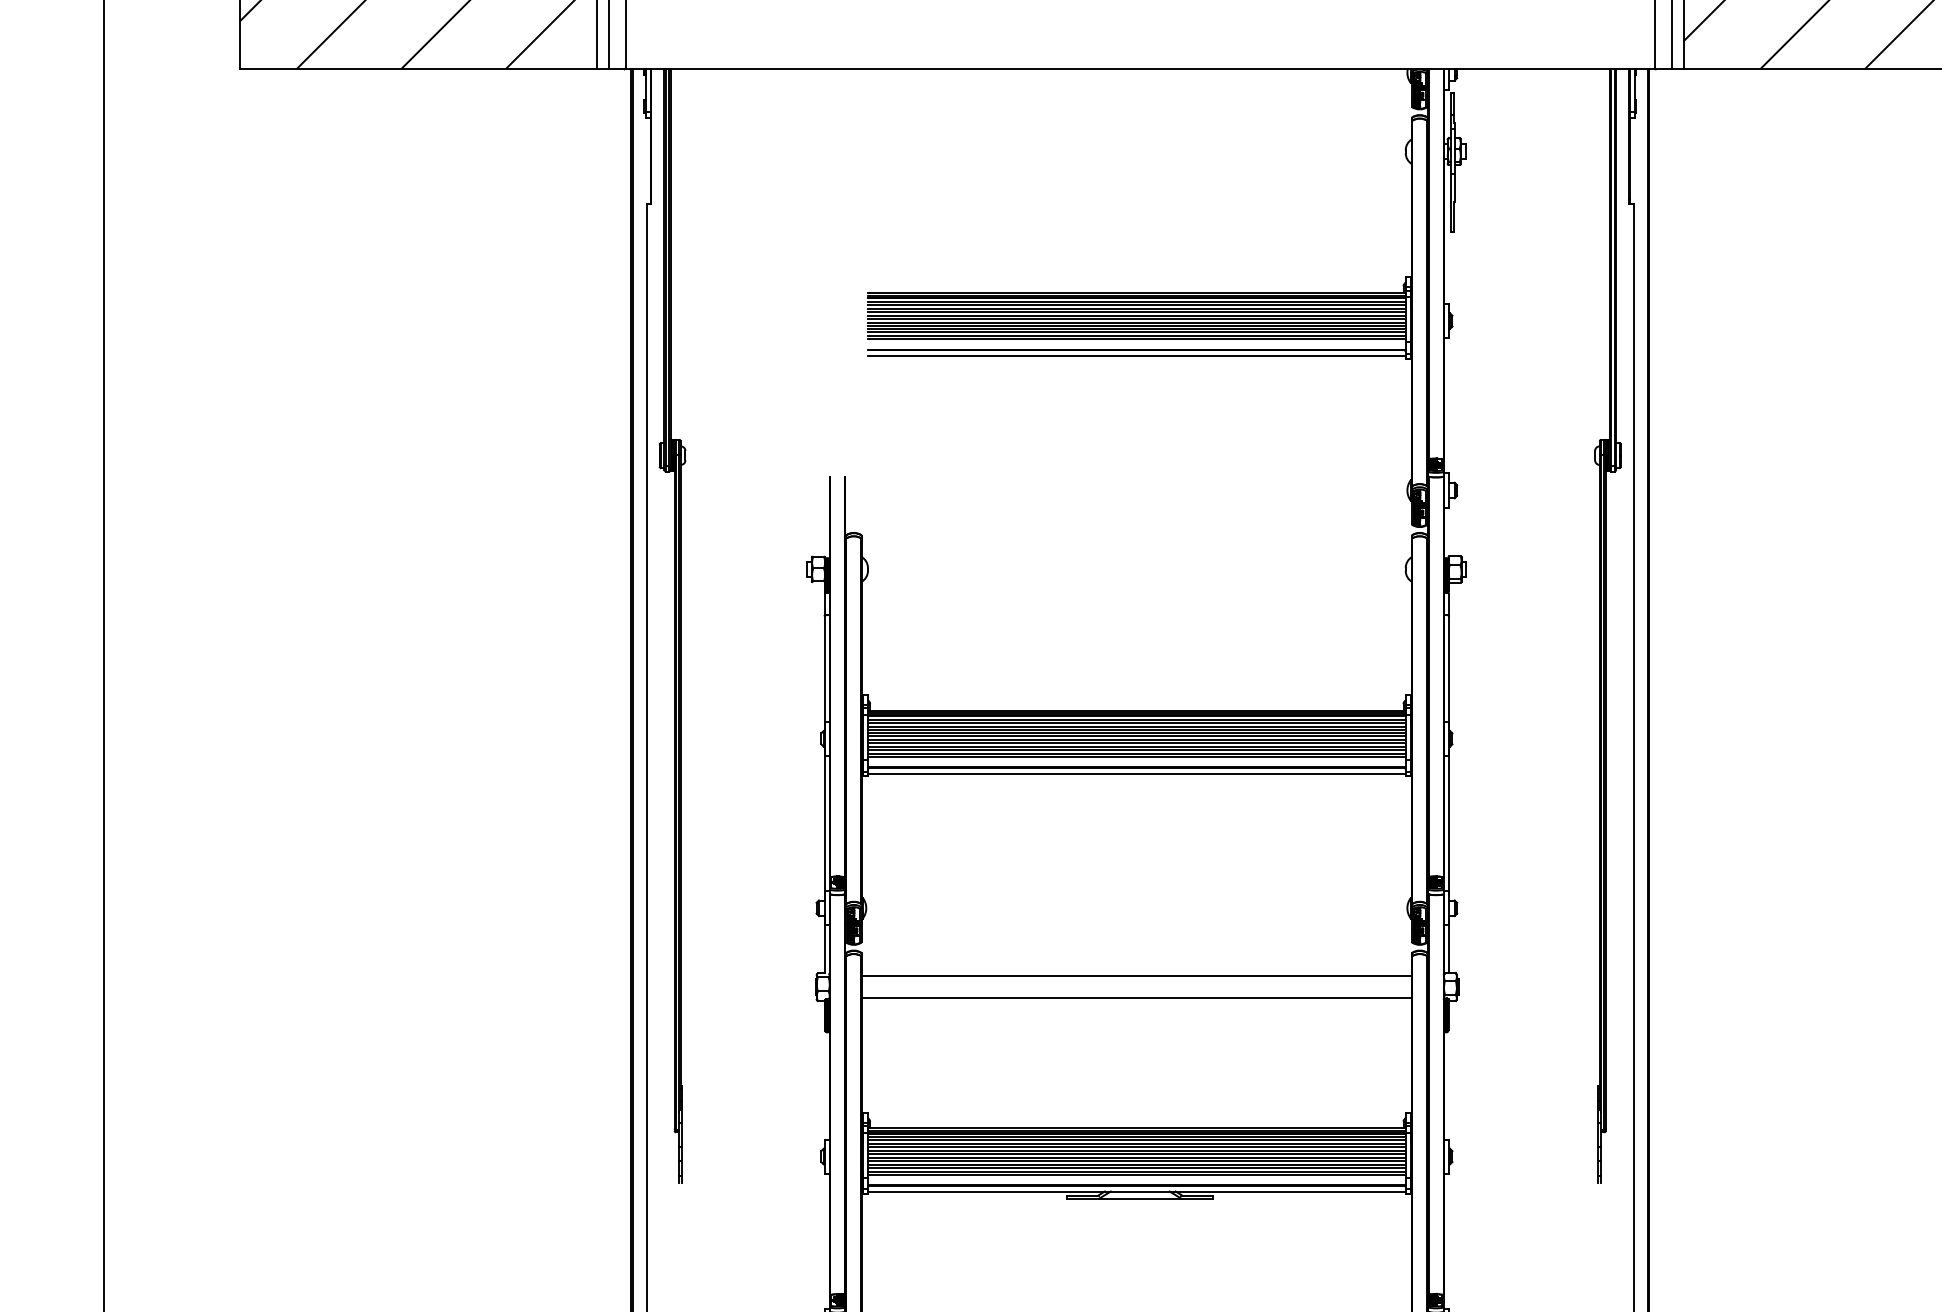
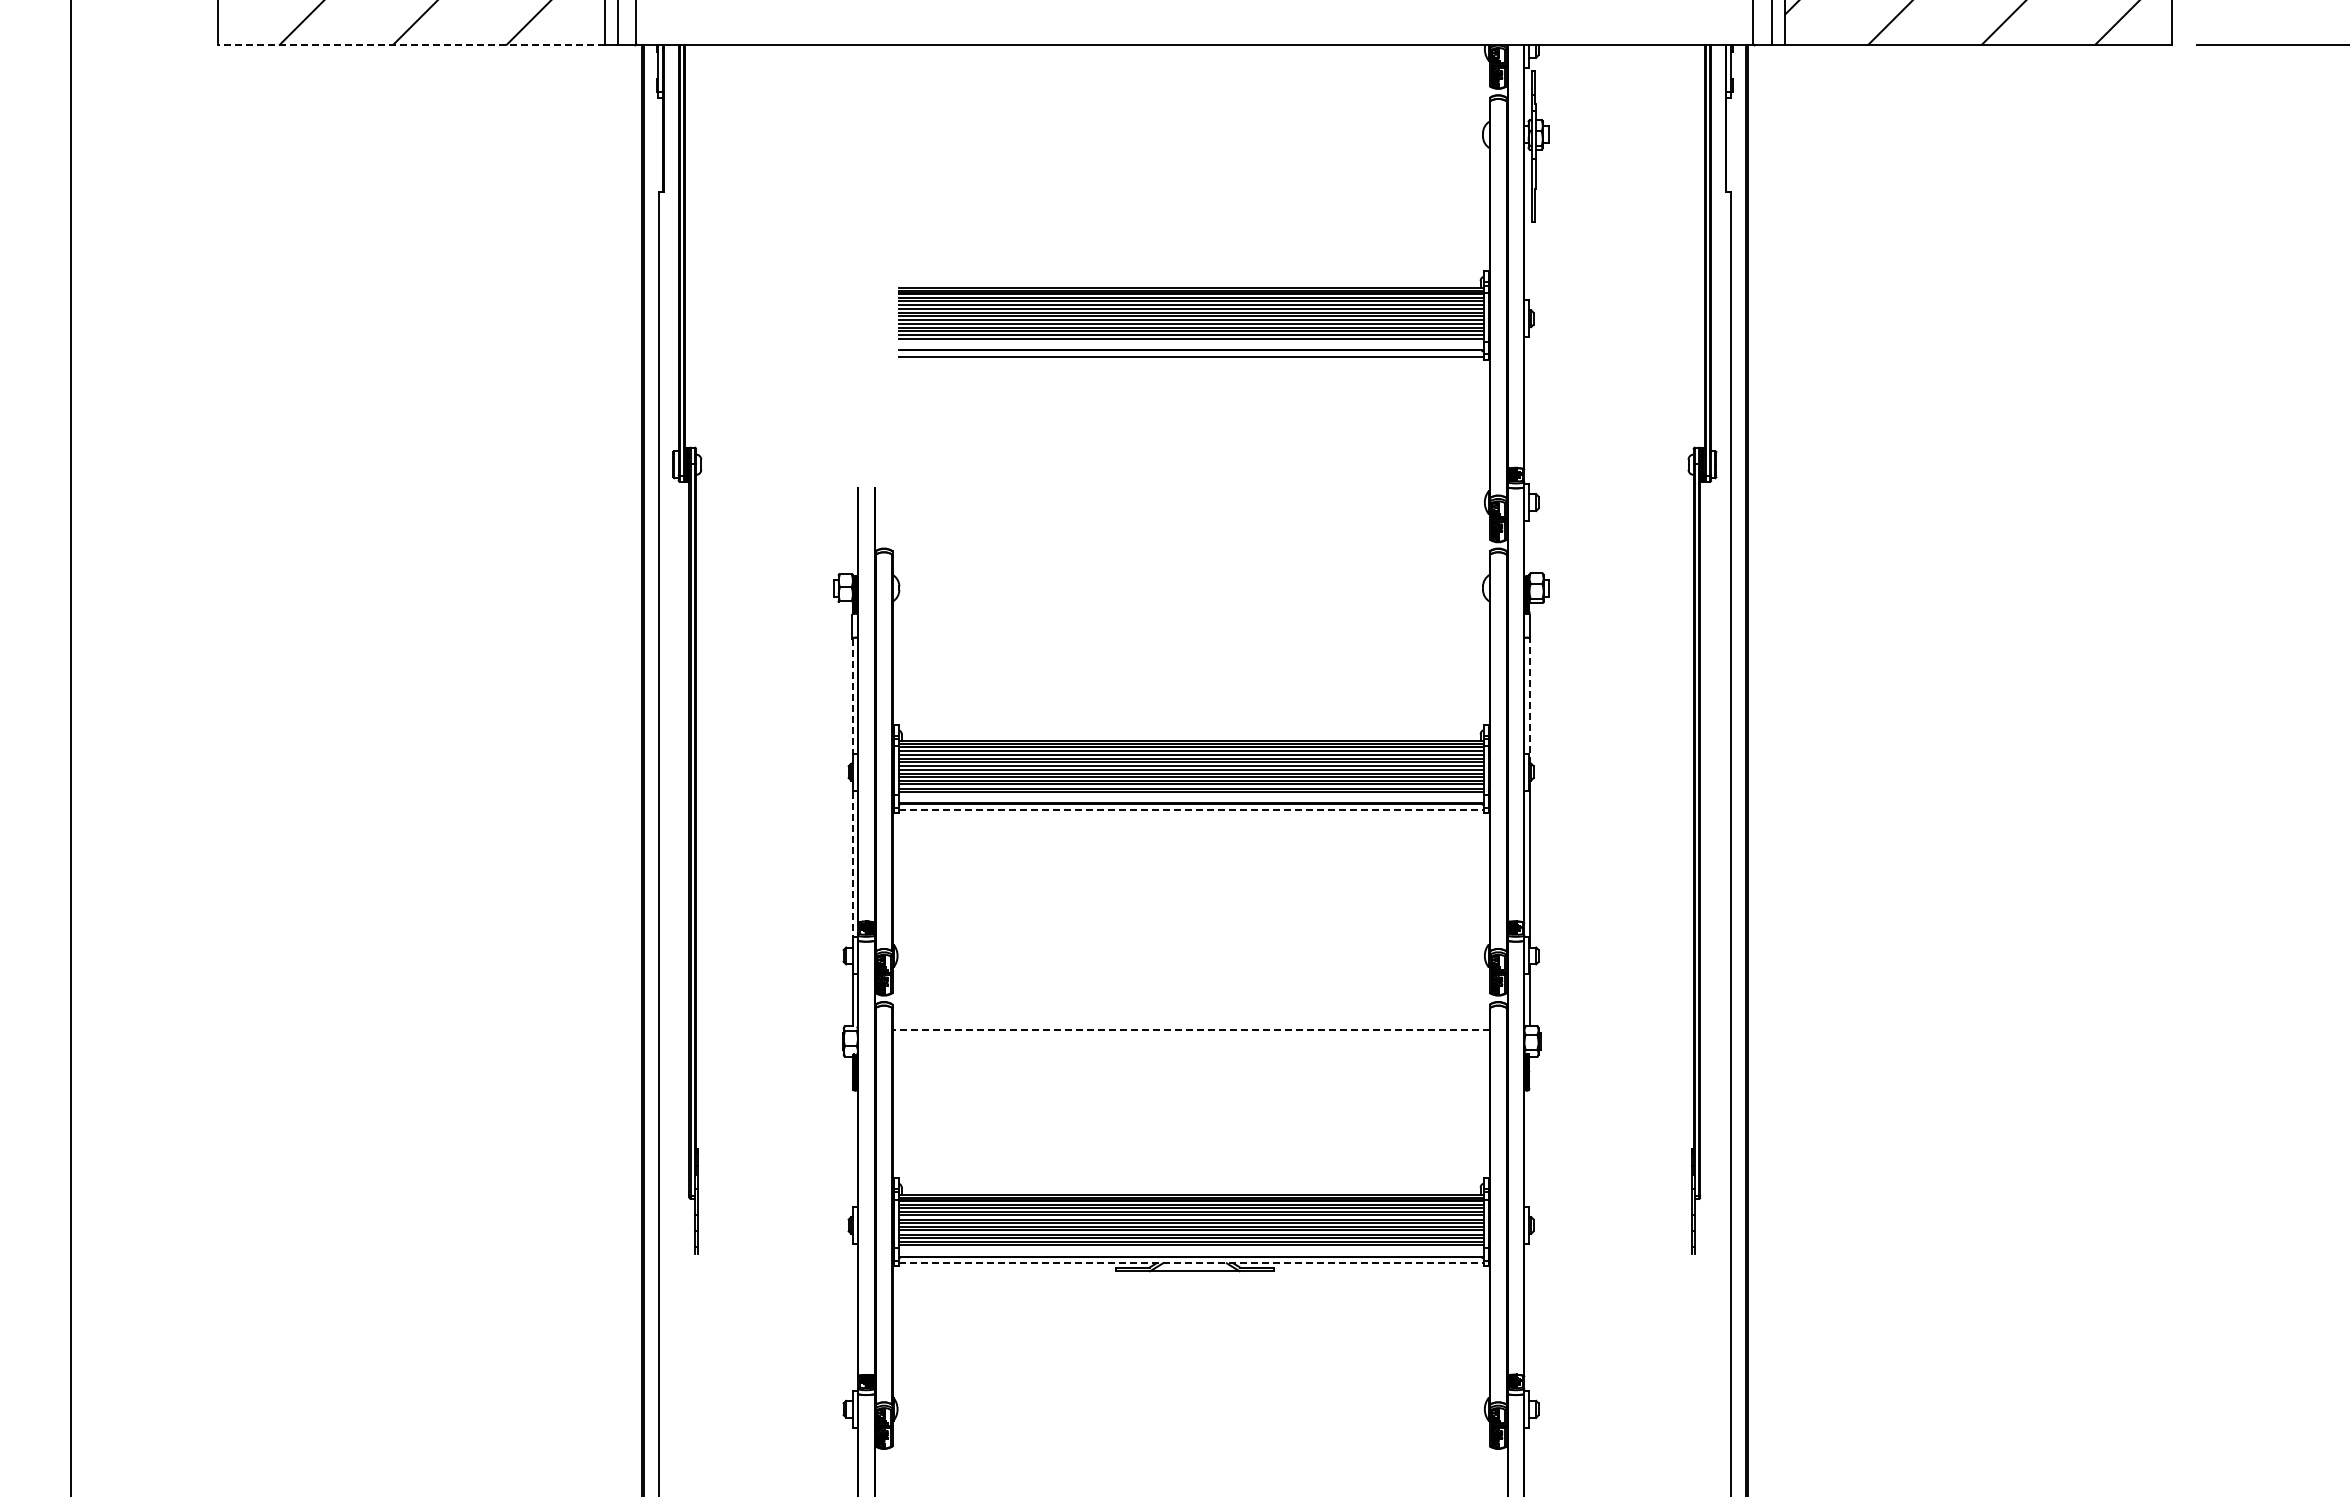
line: (418, 69) -> (411, 45), solid -> dashed
line: (824, 673) -> (852, 701), solid -> dashed
line: (1448, 673) -> (1529, 701), solid -> dashed
line: (1137, 774) -> (1191, 810), solid -> dashed
line: (824, 823) -> (852, 864), solid -> dashed
line: (1137, 976) -> (1191, 1029), solid -> dashed
line: (1136, 998) -> (1190, 1053), removed
line: (1137, 1191) -> (1191, 1263), solid -> dashed

